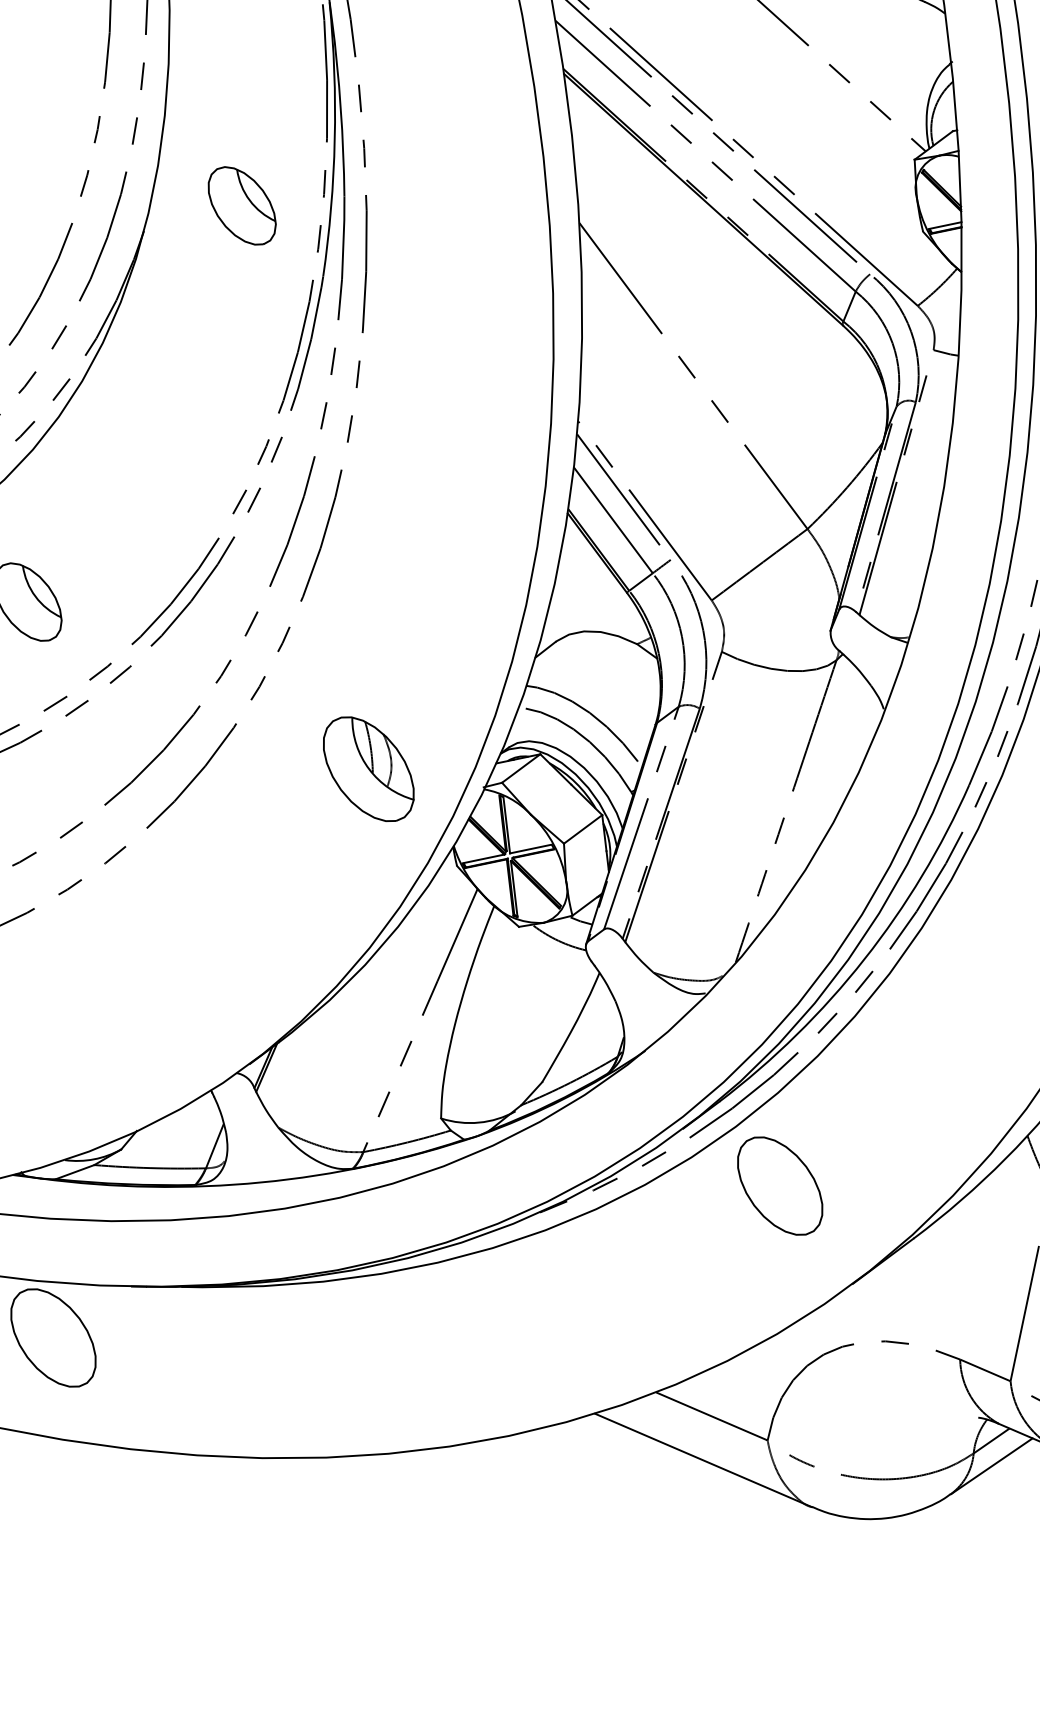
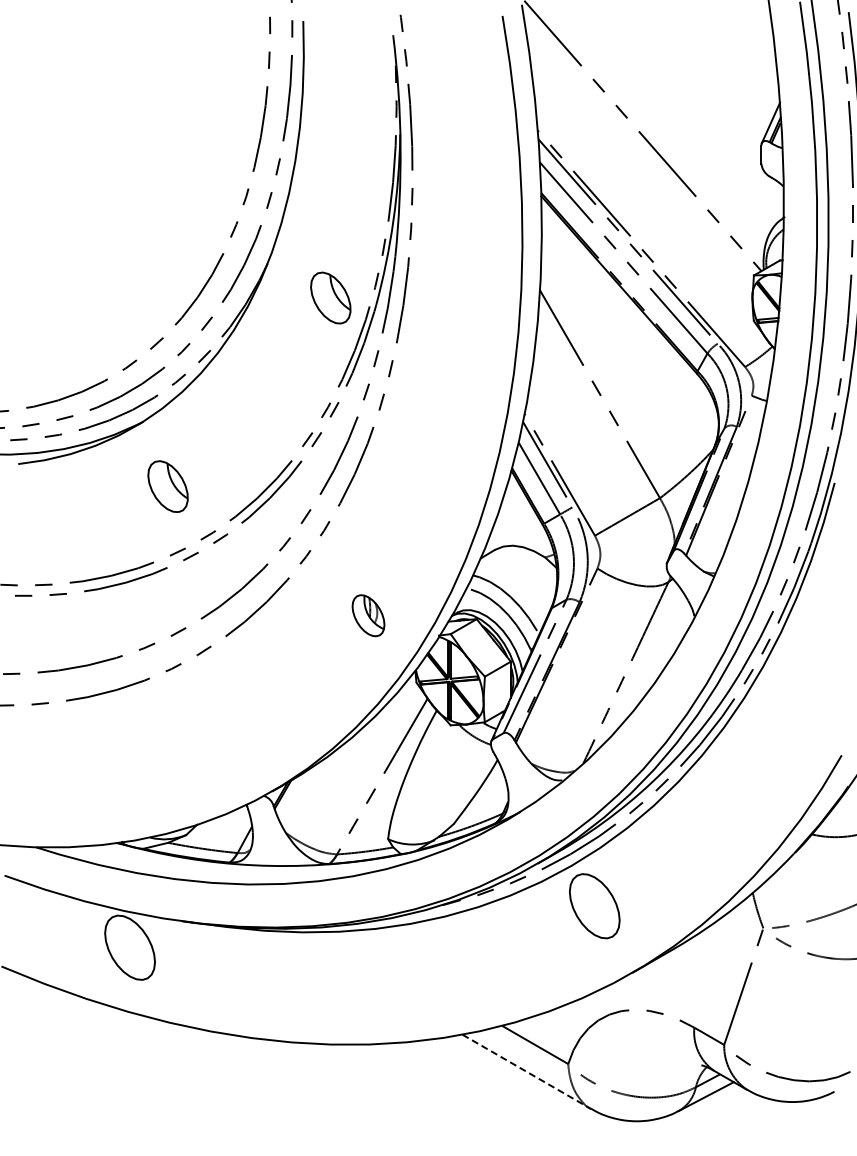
part: (241, 205) -> (330, 297), moved
part: (368, 768) -> (368, 615), size x0.6
line: (704, 1461) -> (527, 1072), solid -> dashed

